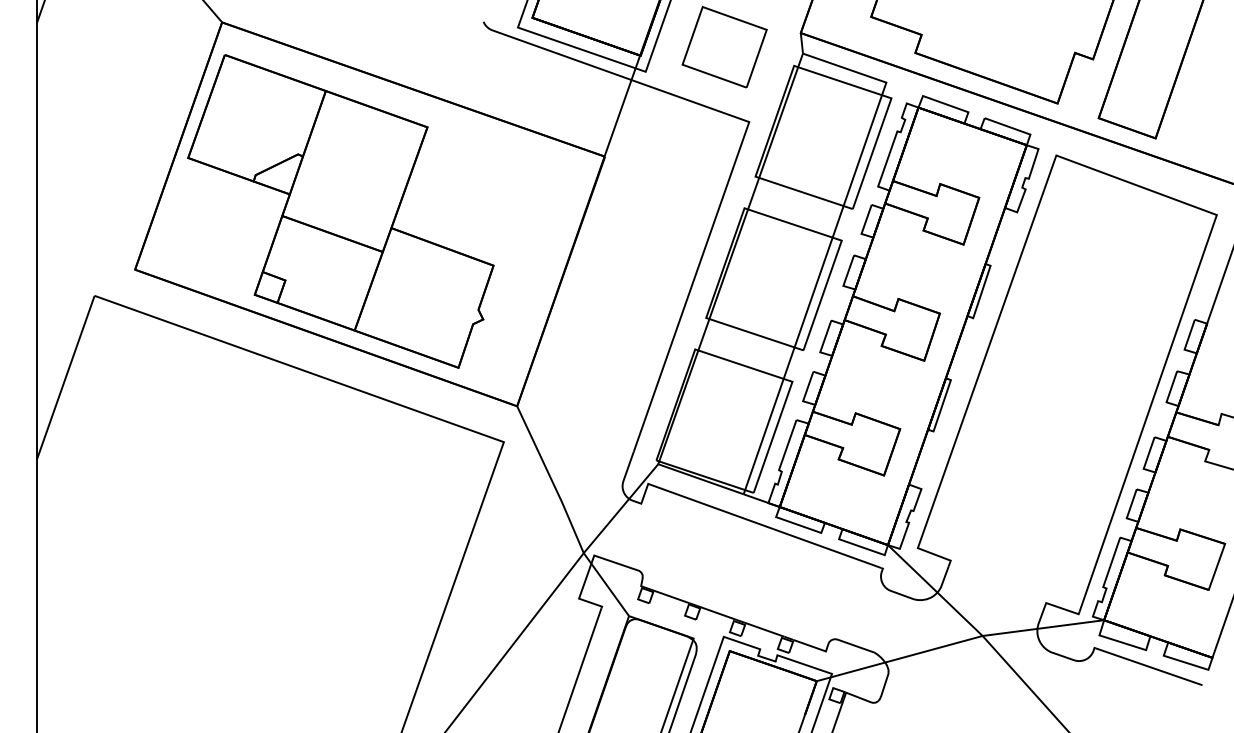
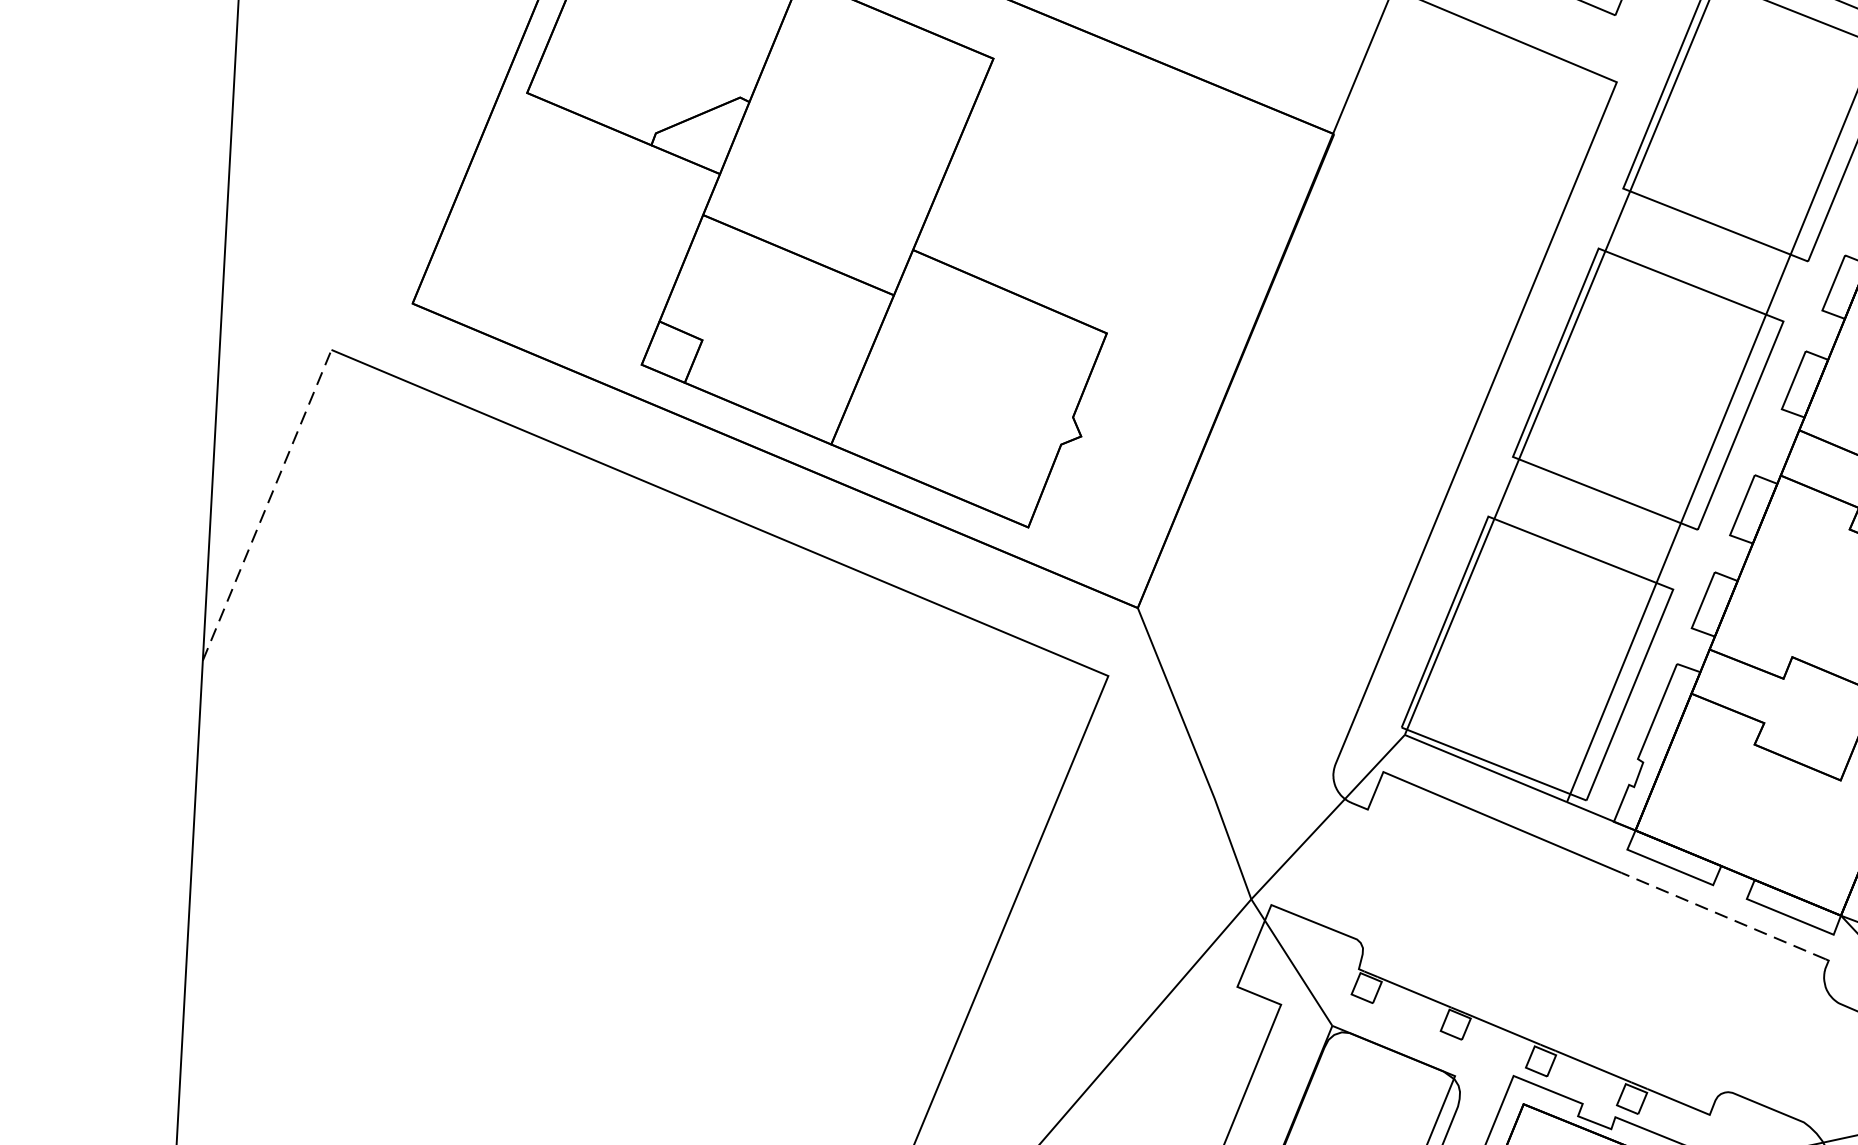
line: (66, 376) -> (268, 503), solid -> dashed
line: (827, 548) -> (1723, 915), solid -> dashed

